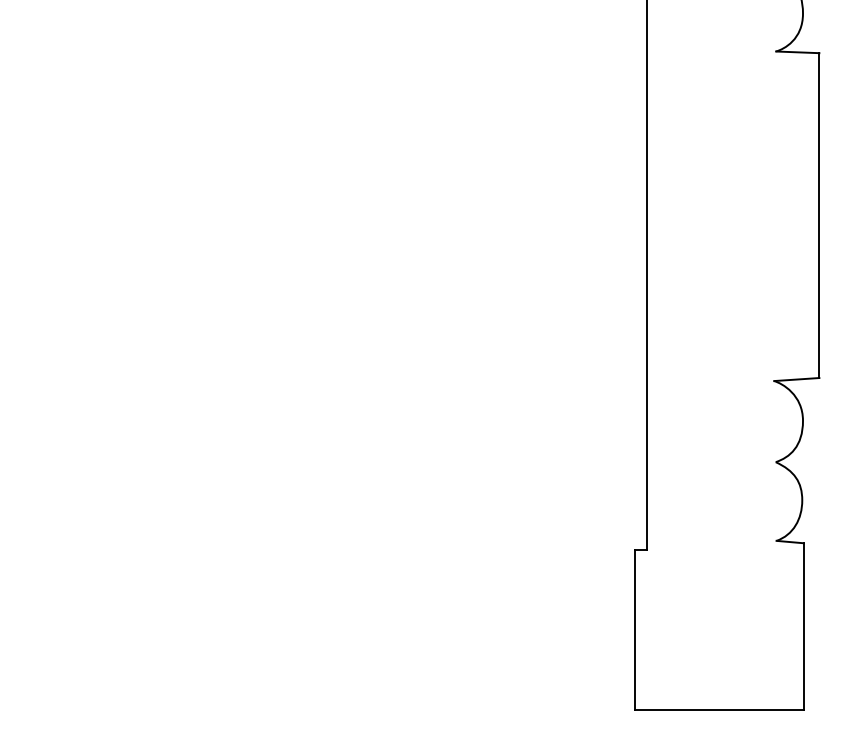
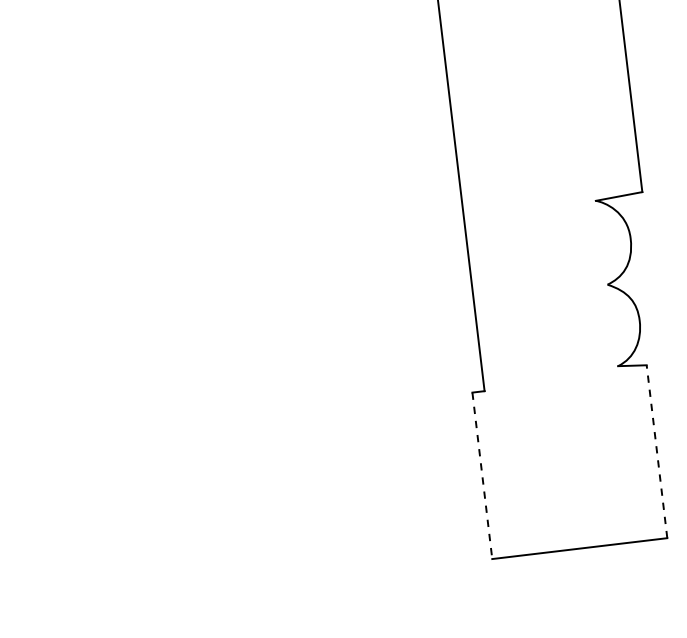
line: (803, 626) -> (656, 451), solid -> dashed
line: (634, 630) -> (481, 476), solid -> dashed

